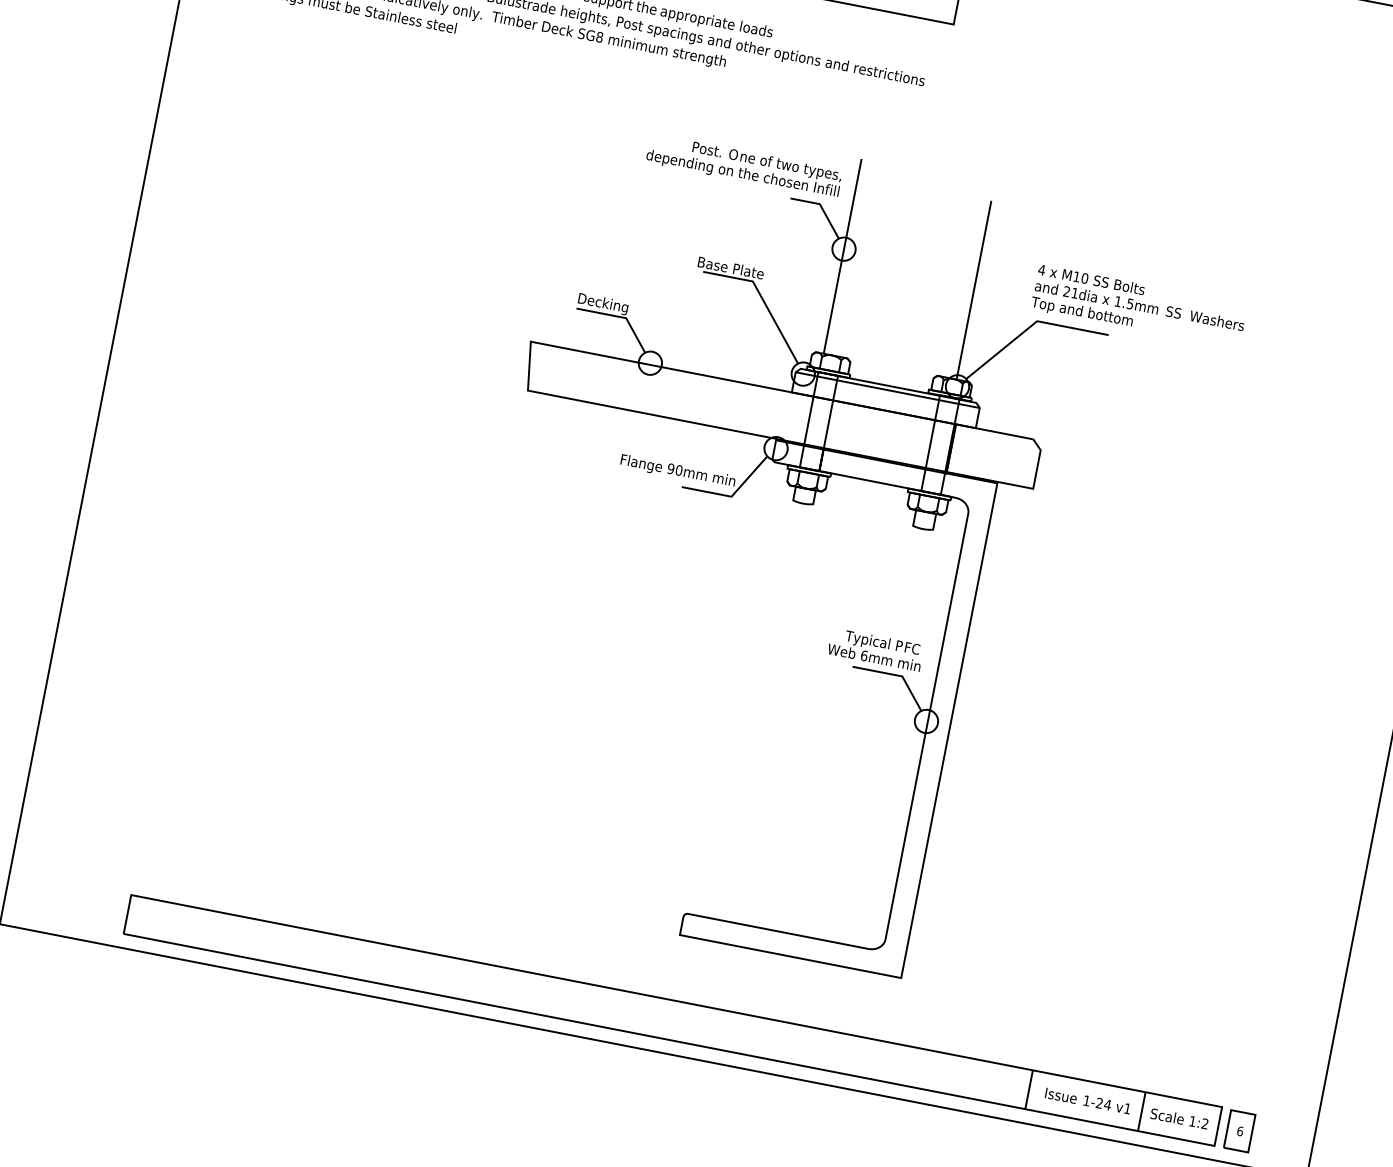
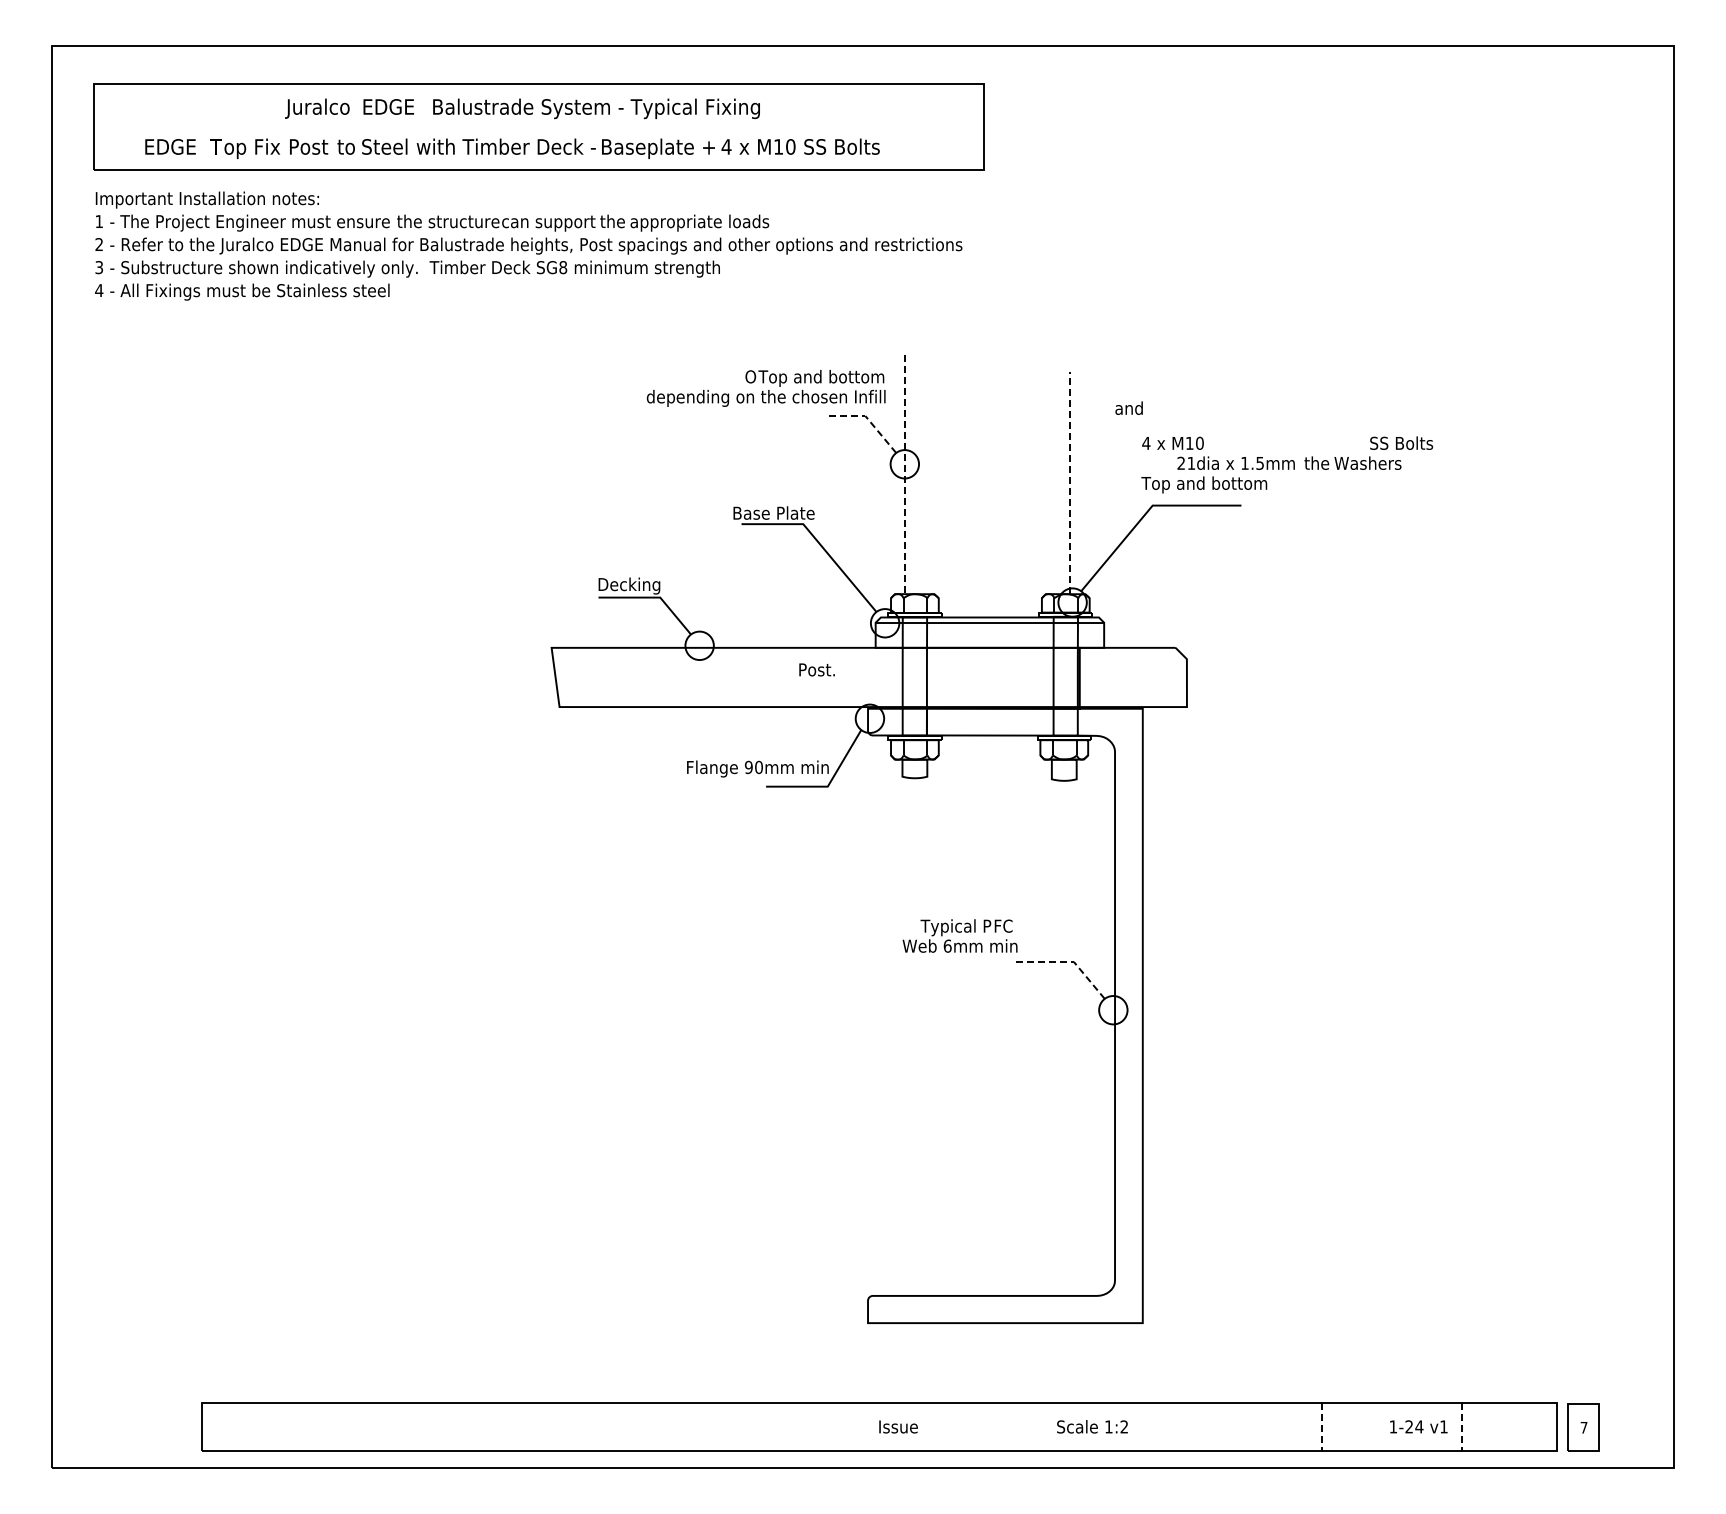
text: (706, 149) -> (816, 669), moved
text: (790, 166) -> (821, 377), ne of two types, -> Top and bottom
line: (821, 207) -> (868, 419), solid -> dashed
line: (842, 255) -> (904, 472), solid -> dashed
text: (1119, 284) -> (1401, 442), moved
text: (1046, 286) -> (1128, 407), moved
line: (973, 289) -> (1069, 482), solid -> dashed
text: (1175, 312) -> (1316, 462), SS -> the
text: (875, 649) -> (959, 935), moved
line: (897, 675) -> (1067, 961), solid -> dashed
line: (1028, 1090) -> (1321, 1427), solid -> dashed
text: (1061, 1095) -> (898, 1426), moved
line: (1141, 1112) -> (1461, 1427), solid -> dashed
text: (1179, 1118) -> (1092, 1426), moved
text: (1239, 1131) -> (1583, 1427), 6 -> 7

